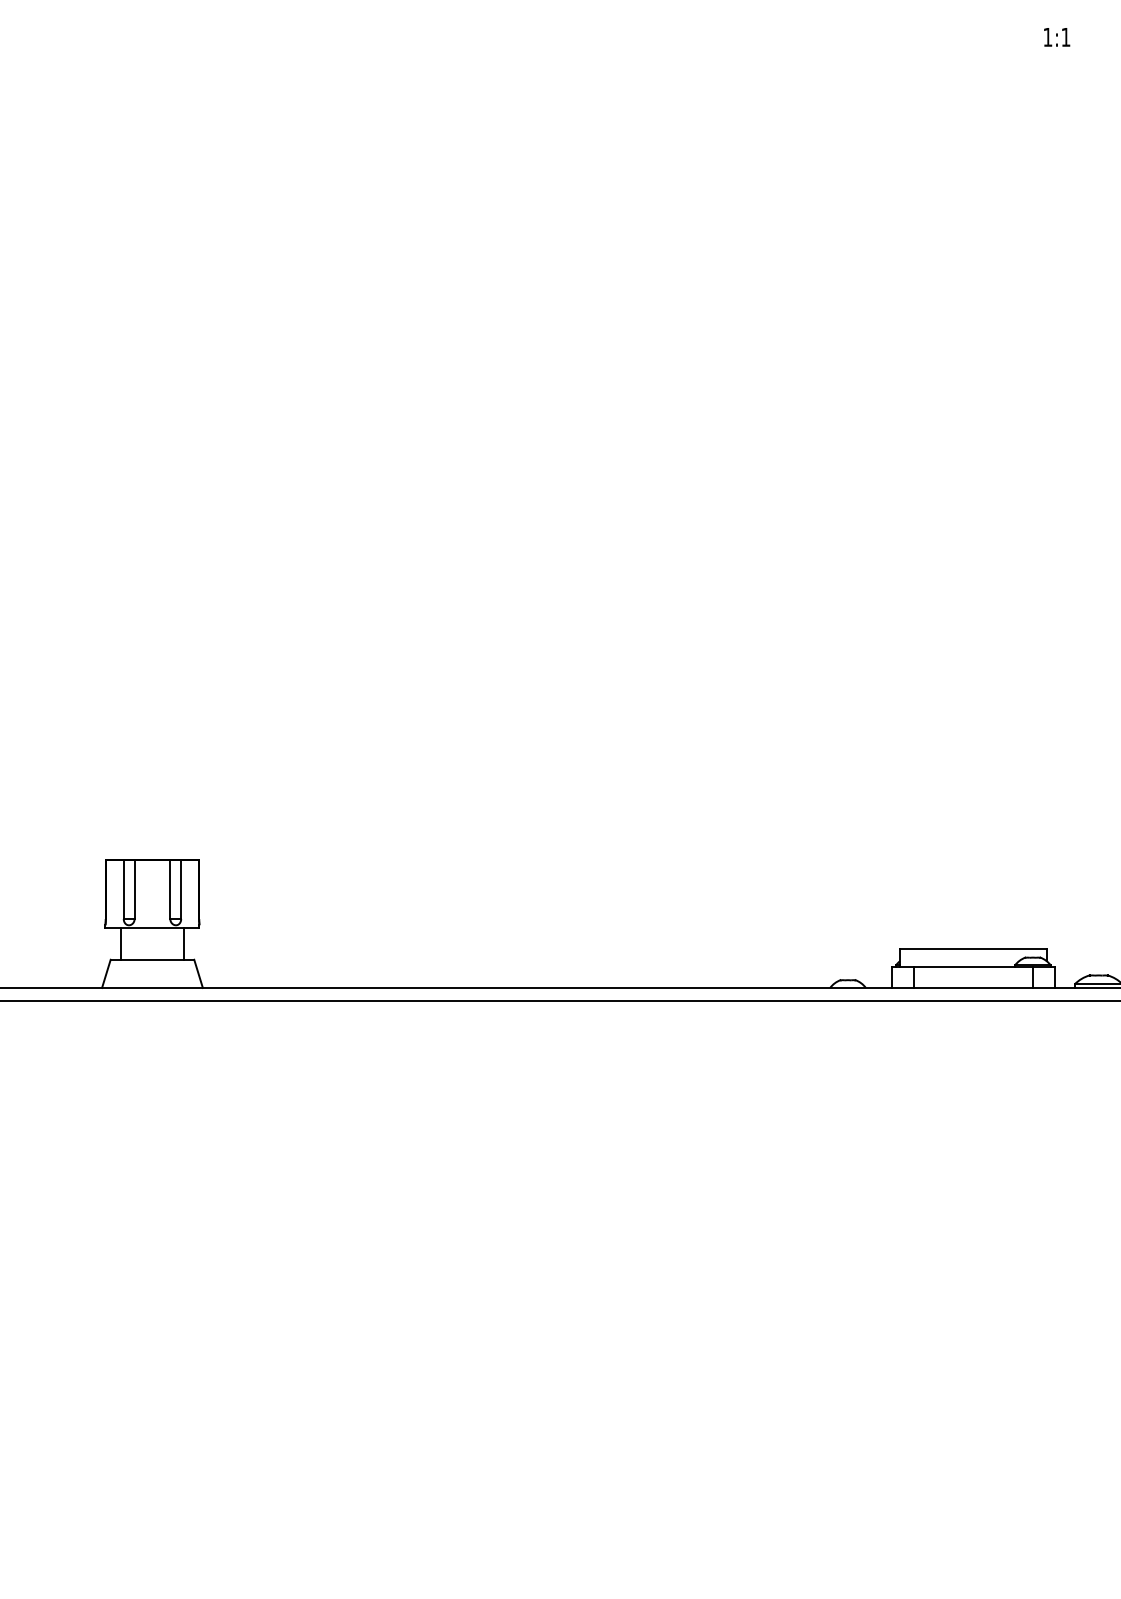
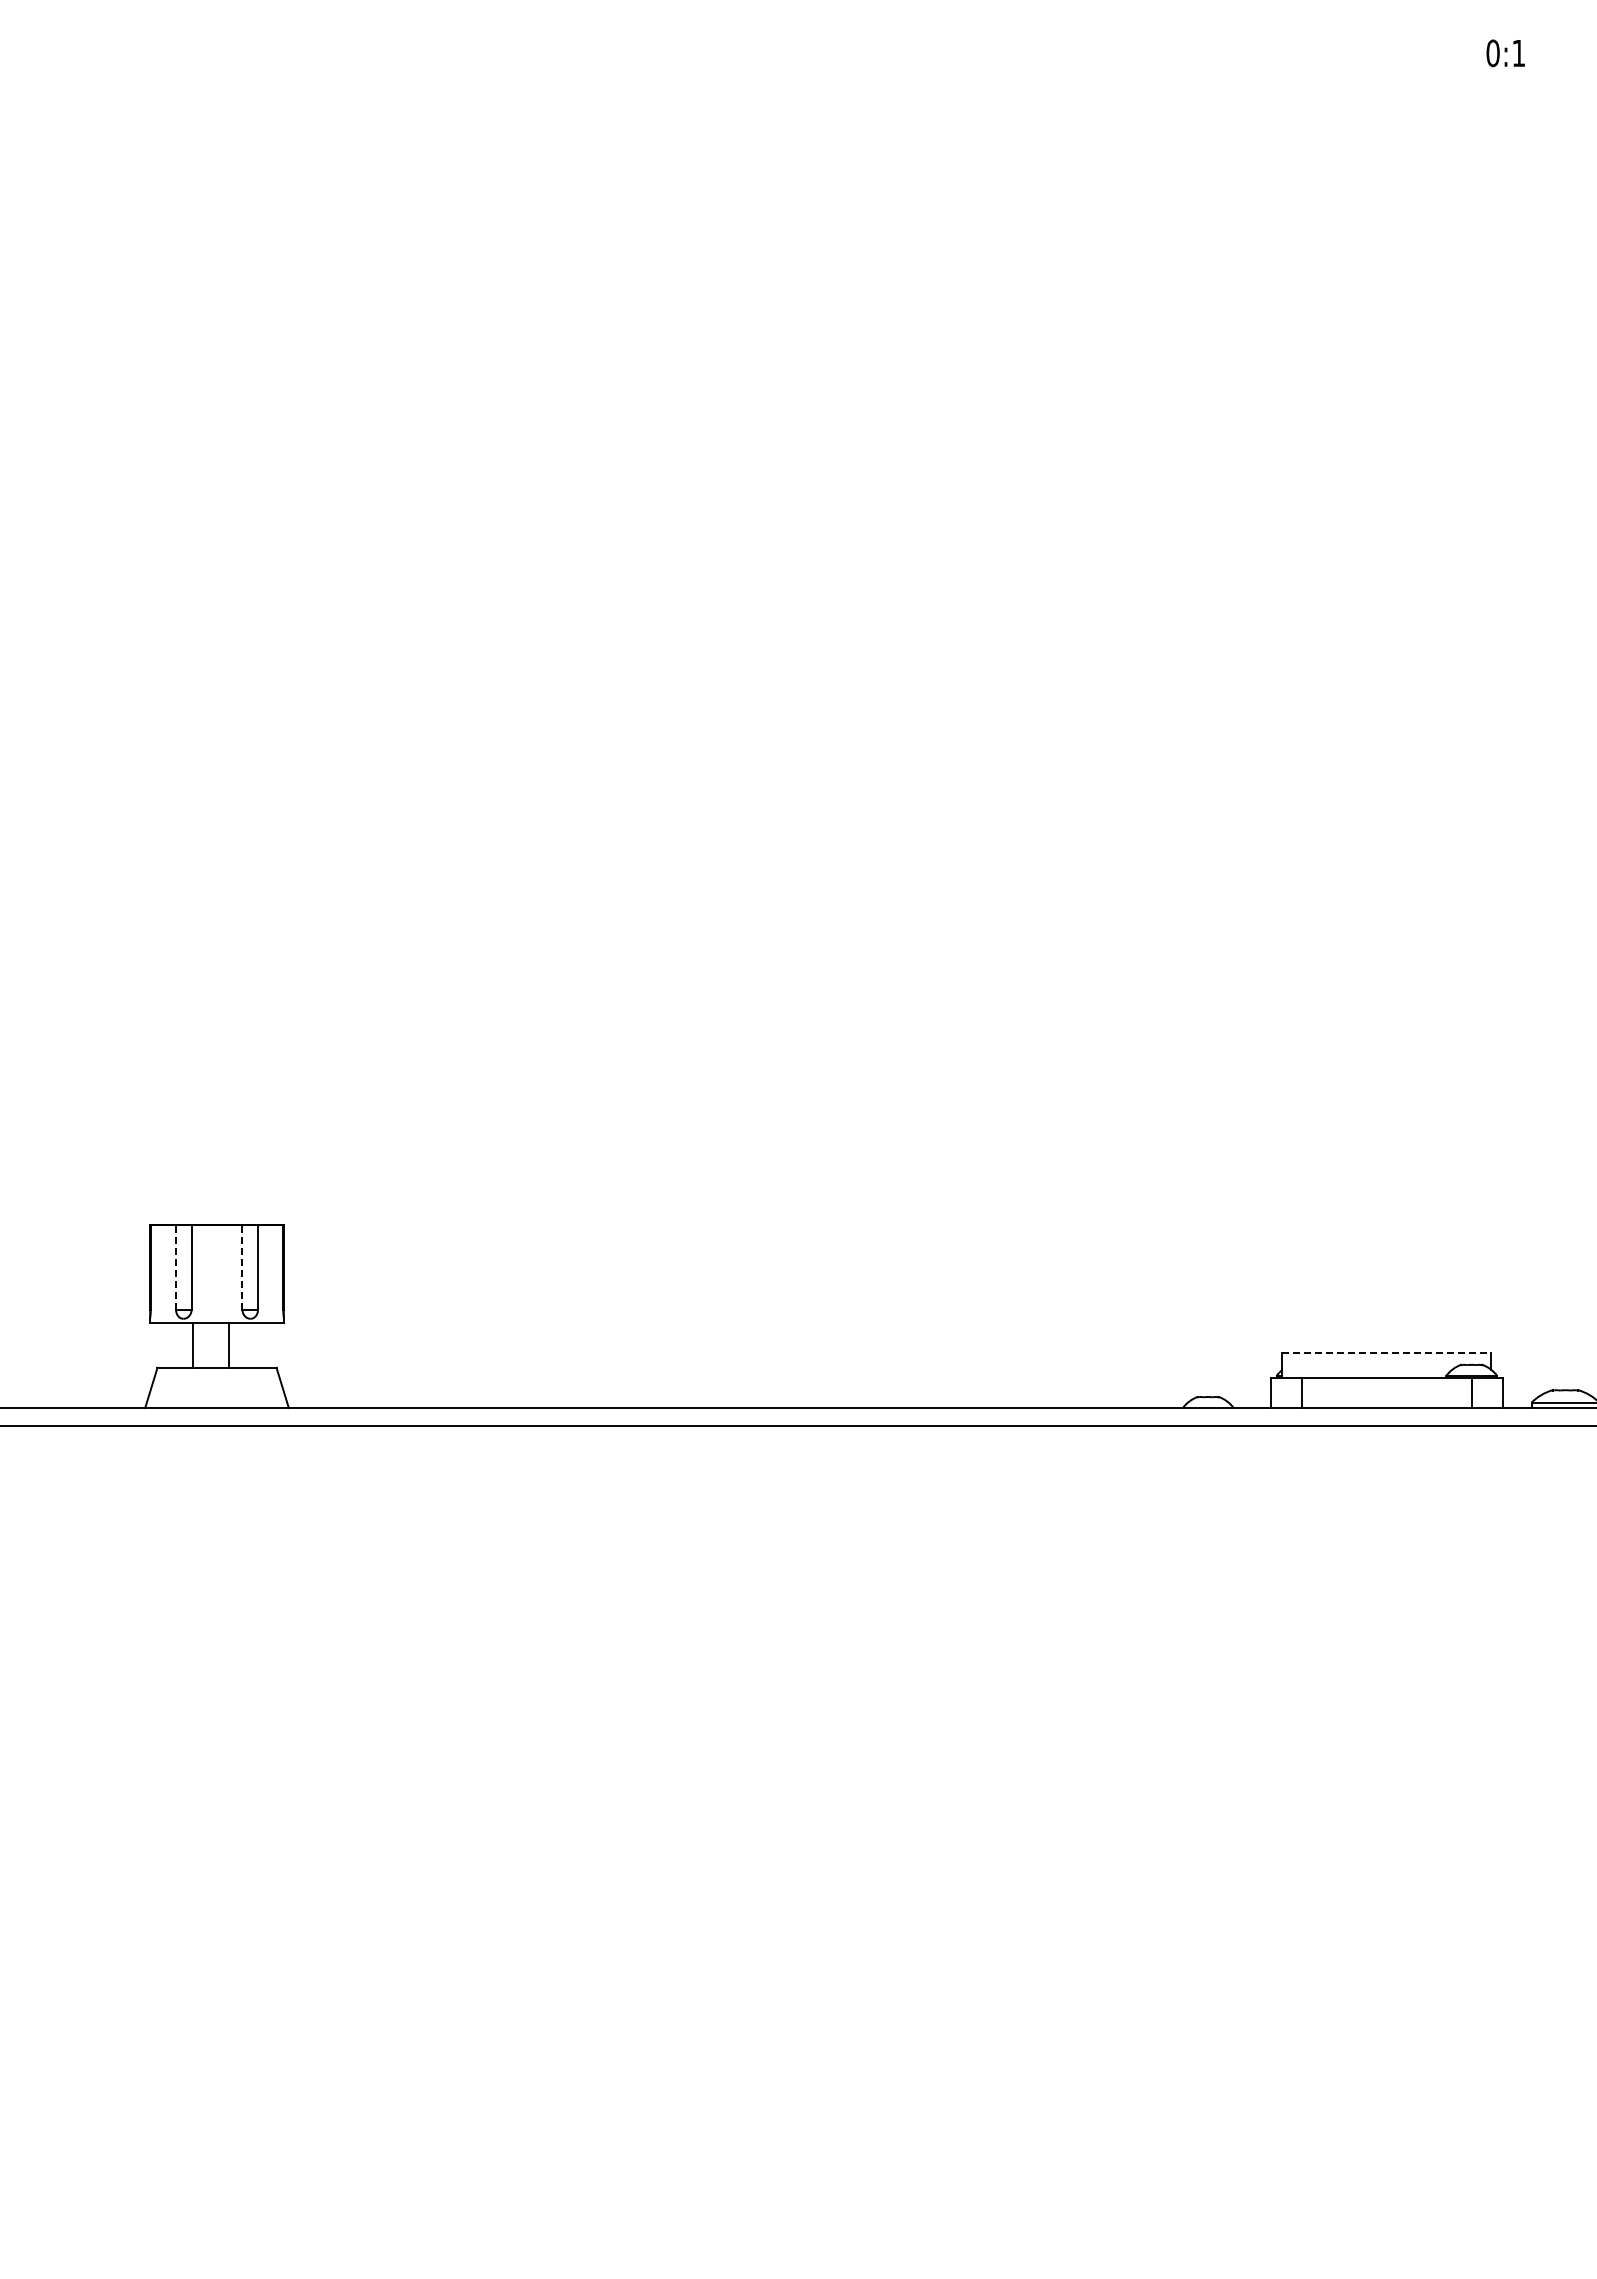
text: (1047, 37) -> (1492, 53), 1:1 -> 0:1
line: (124, 889) -> (176, 1267), solid -> dashed
line: (170, 889) -> (242, 1267), solid -> dashed
line: (121, 944) -> (229, 1345), moved
line: (183, 944) -> (192, 1345), moved
line: (973, 948) -> (1387, 1352), solid -> dashed

